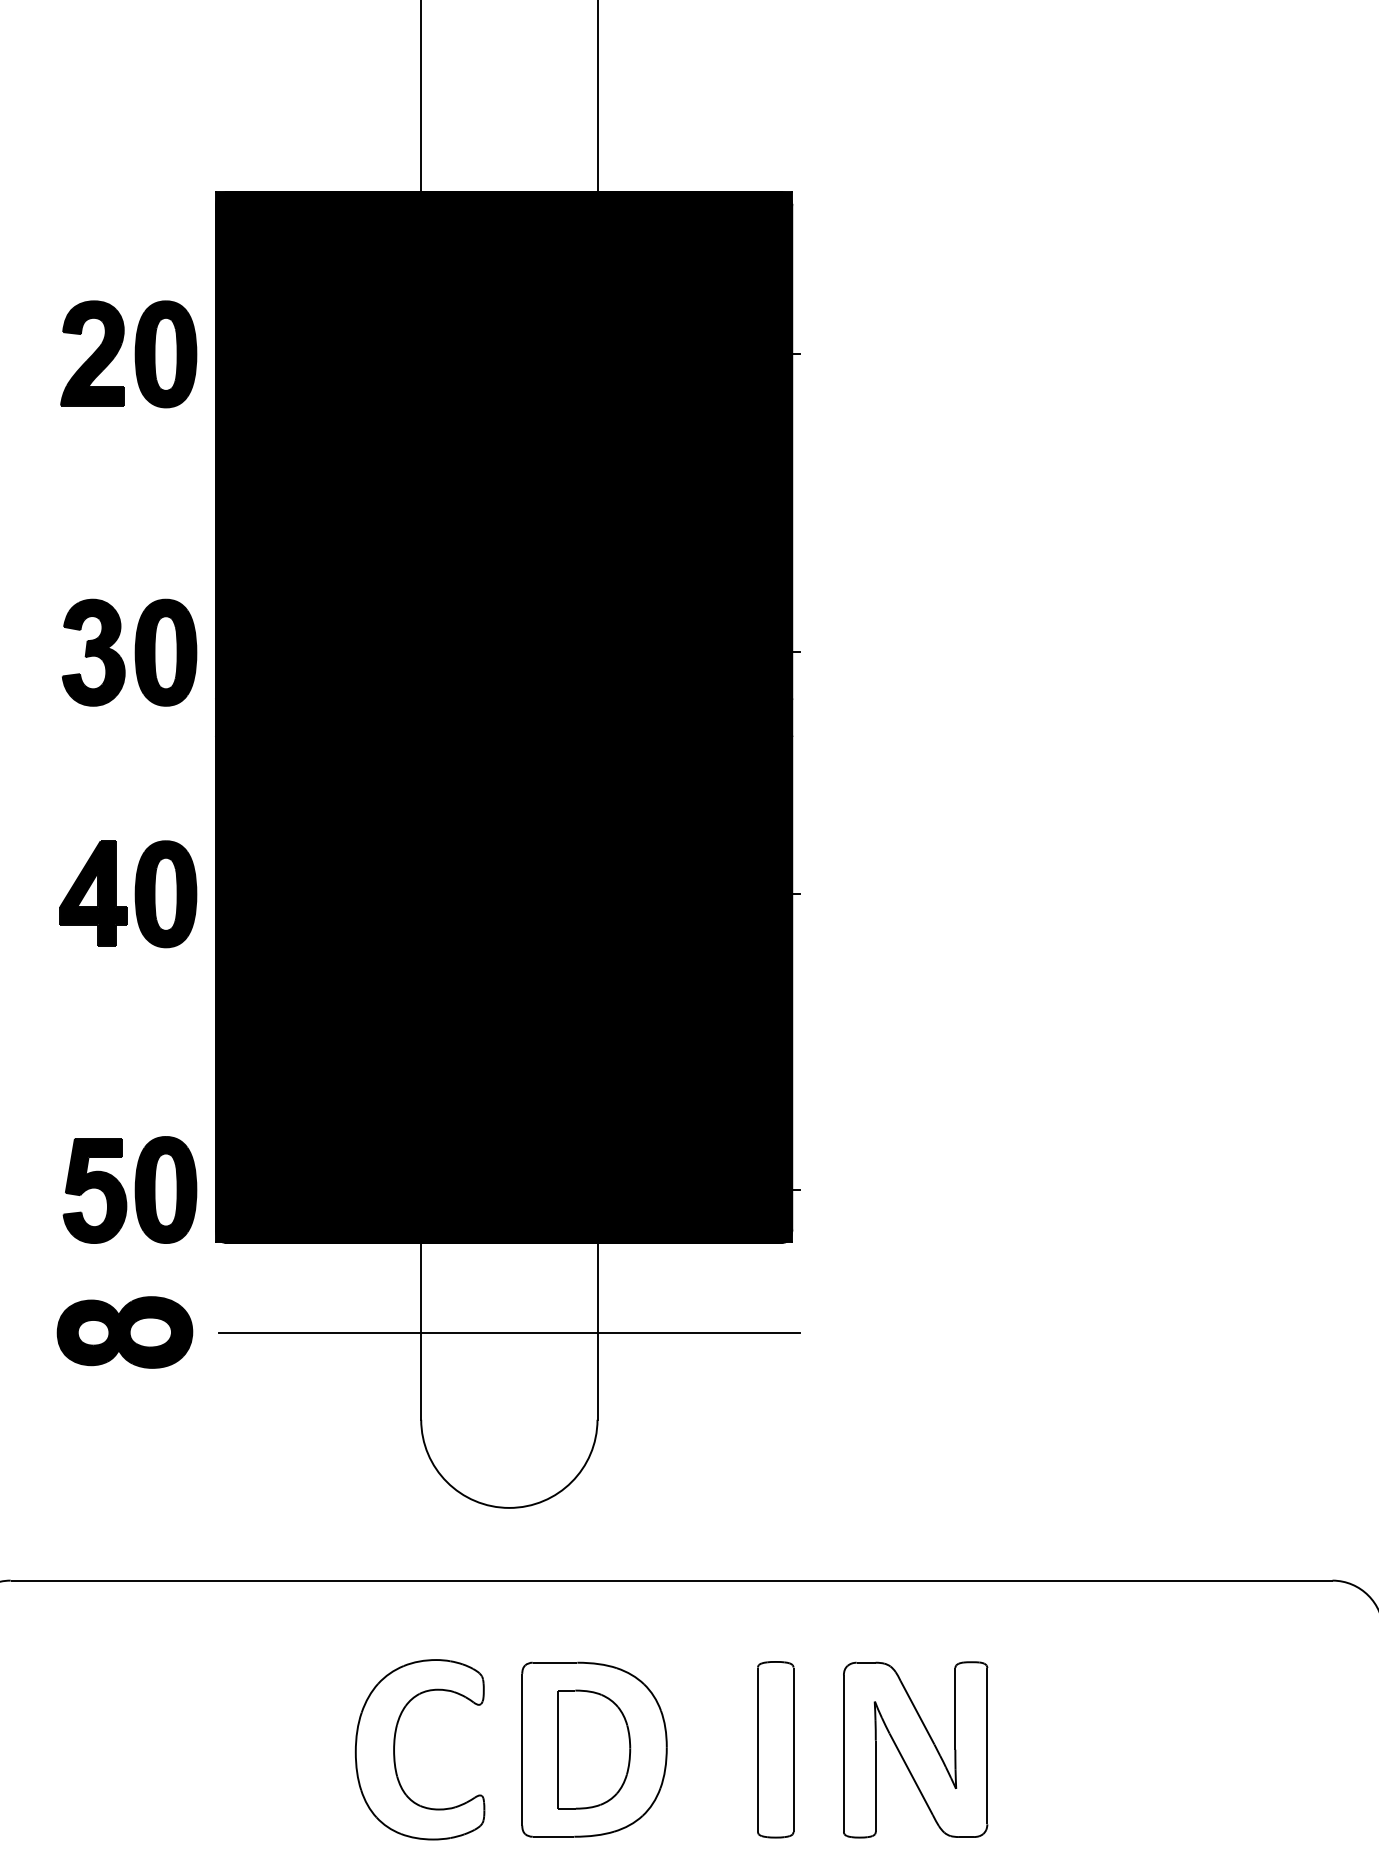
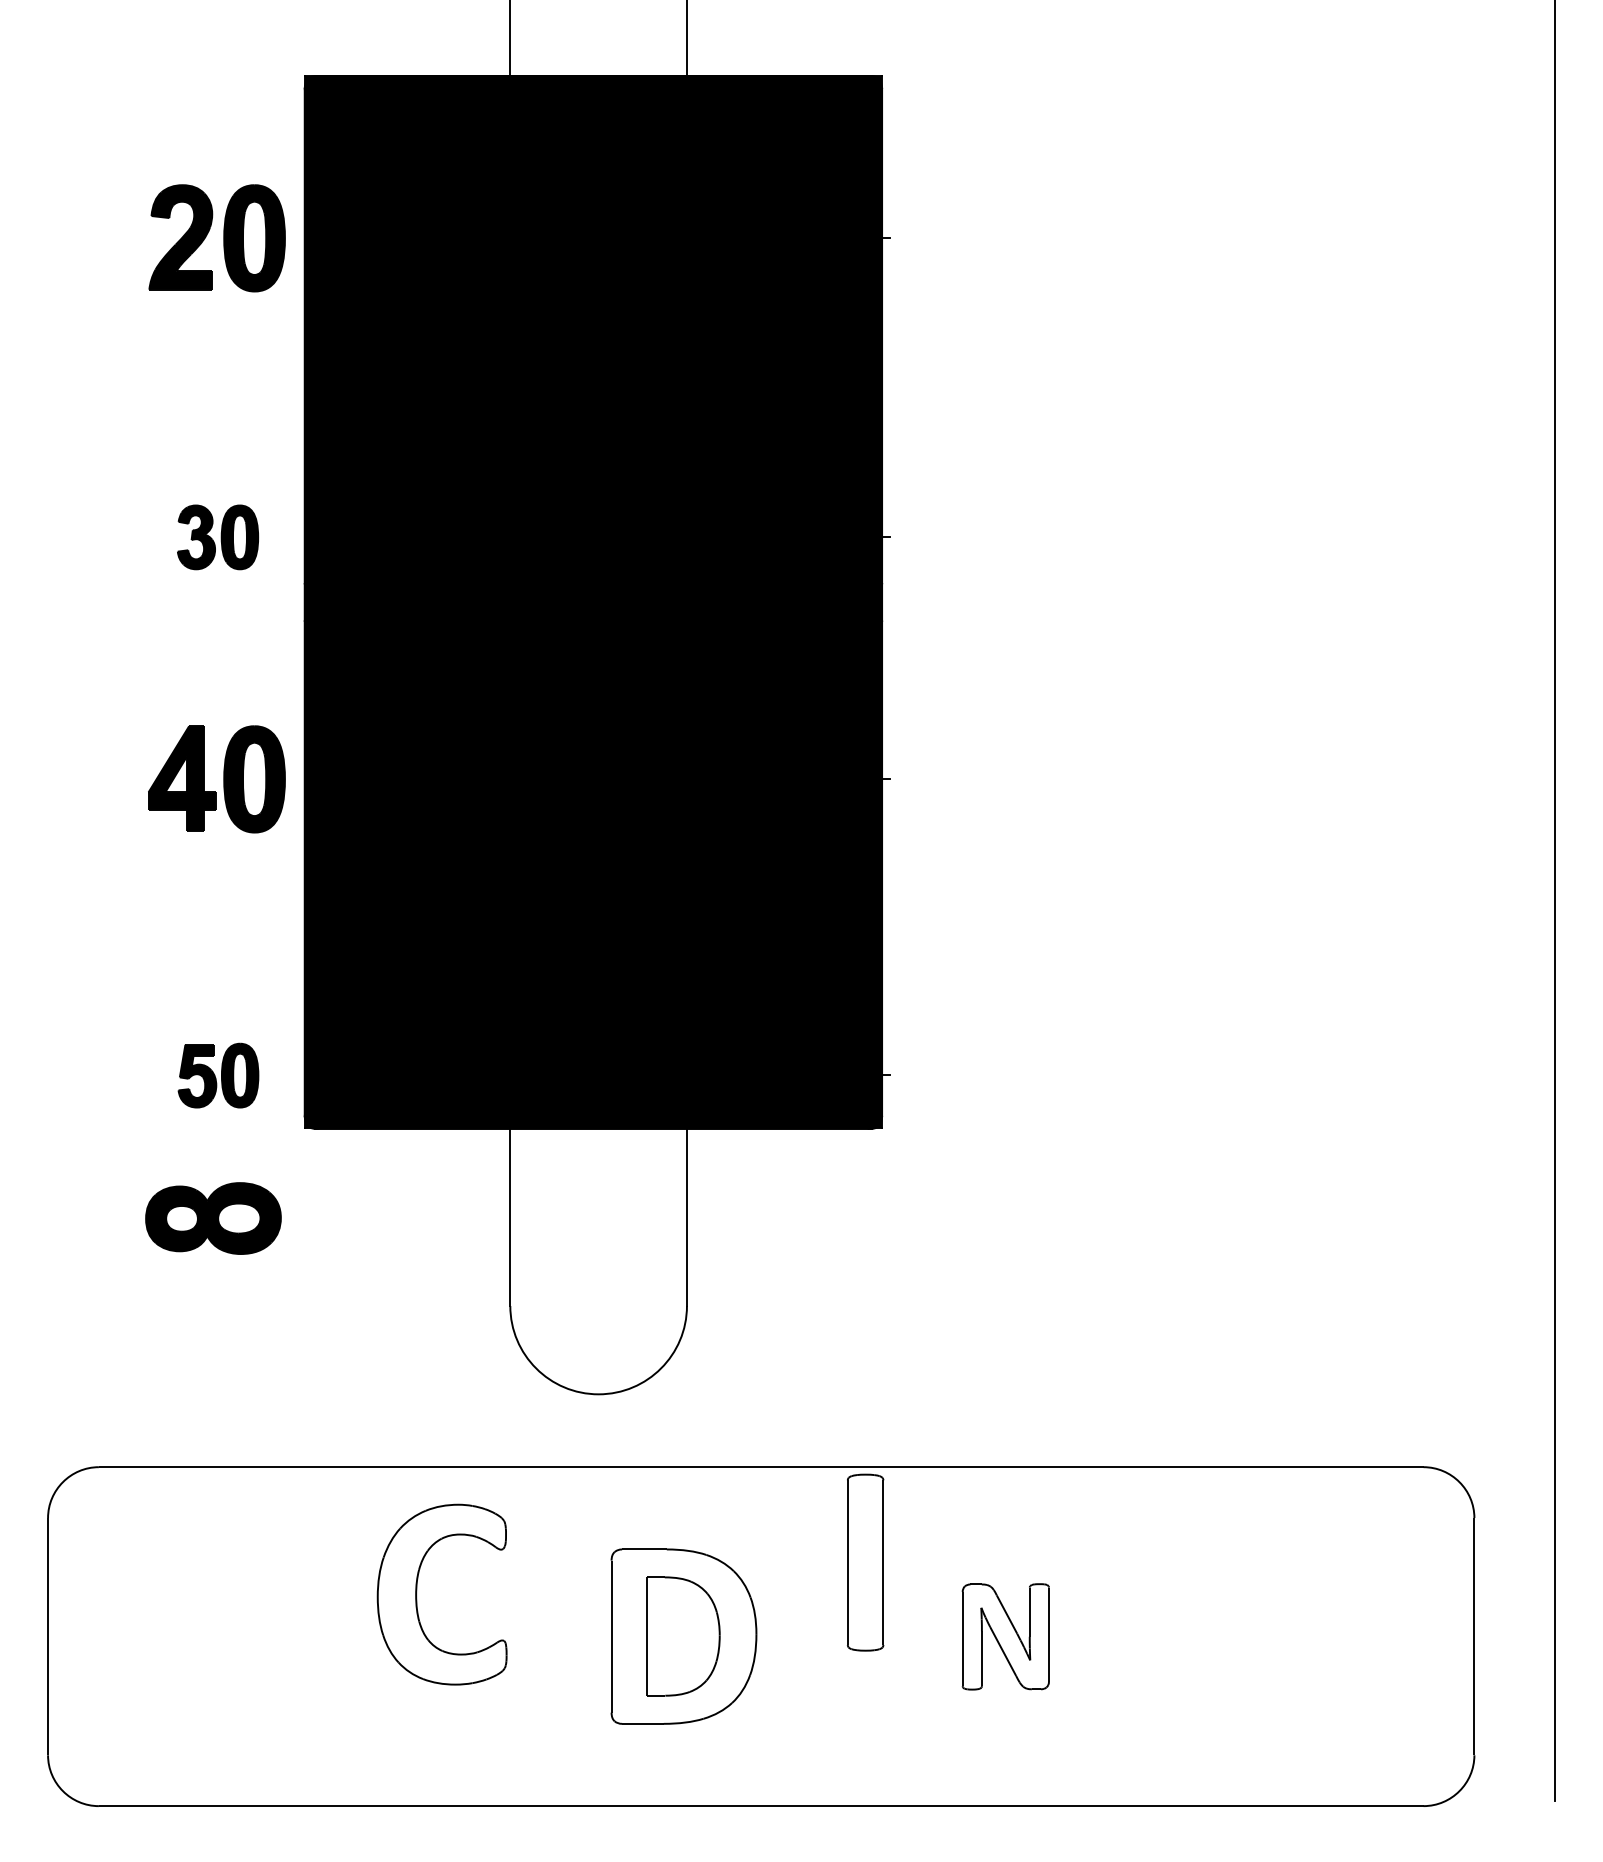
part: (129, 652) -> (217, 537), size x0.6
part: (130, 1189) -> (218, 1075), size x0.6
line: (509, 1332) -> (598, 1218), removed
part: (395, 1747) -> (417, 1592), moved
part: (775, 1749) -> (865, 1562), moved
part: (915, 1749) -> (1005, 1636), size x0.6

